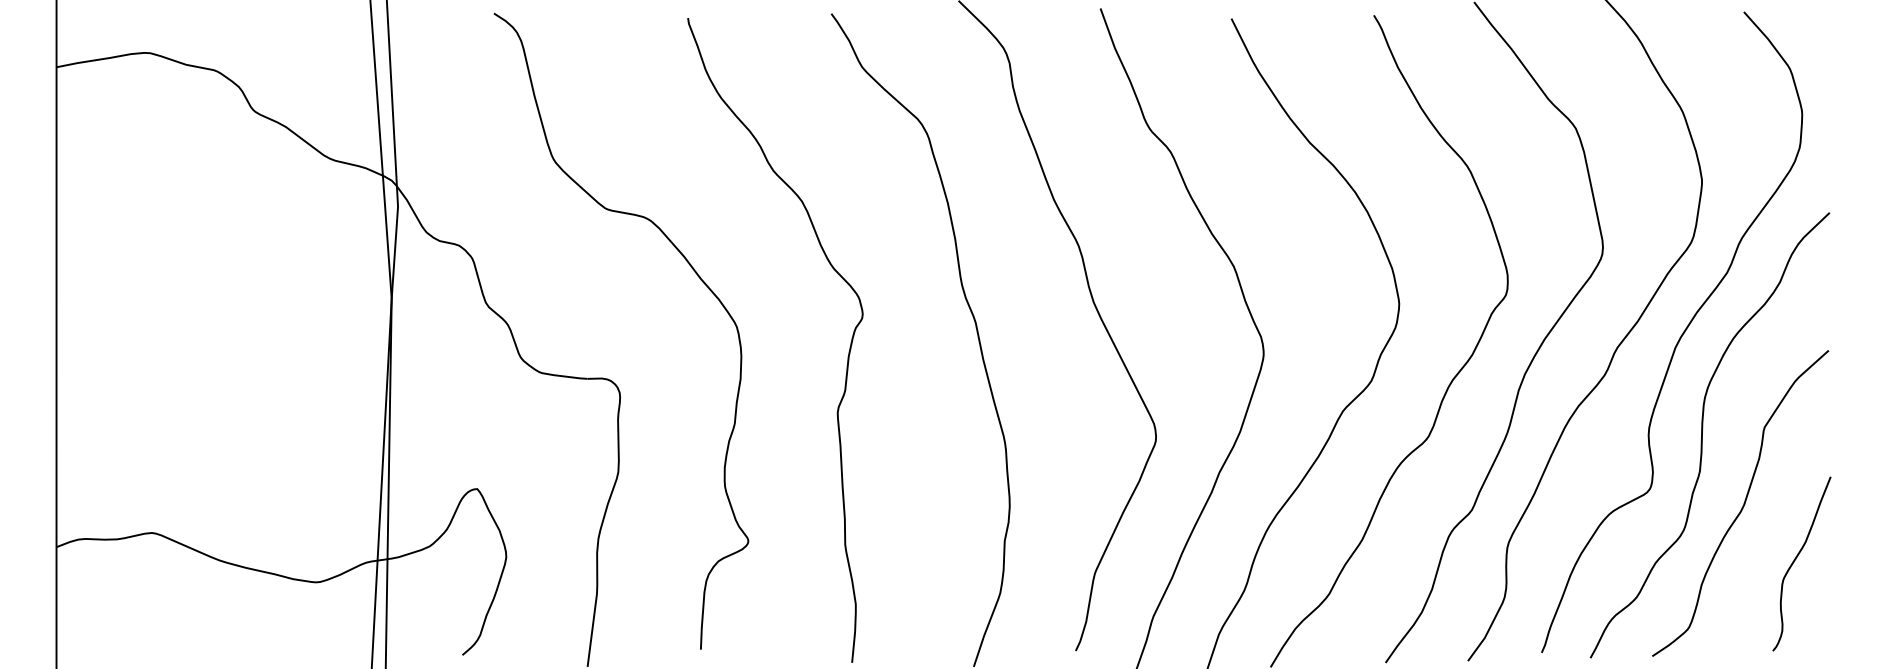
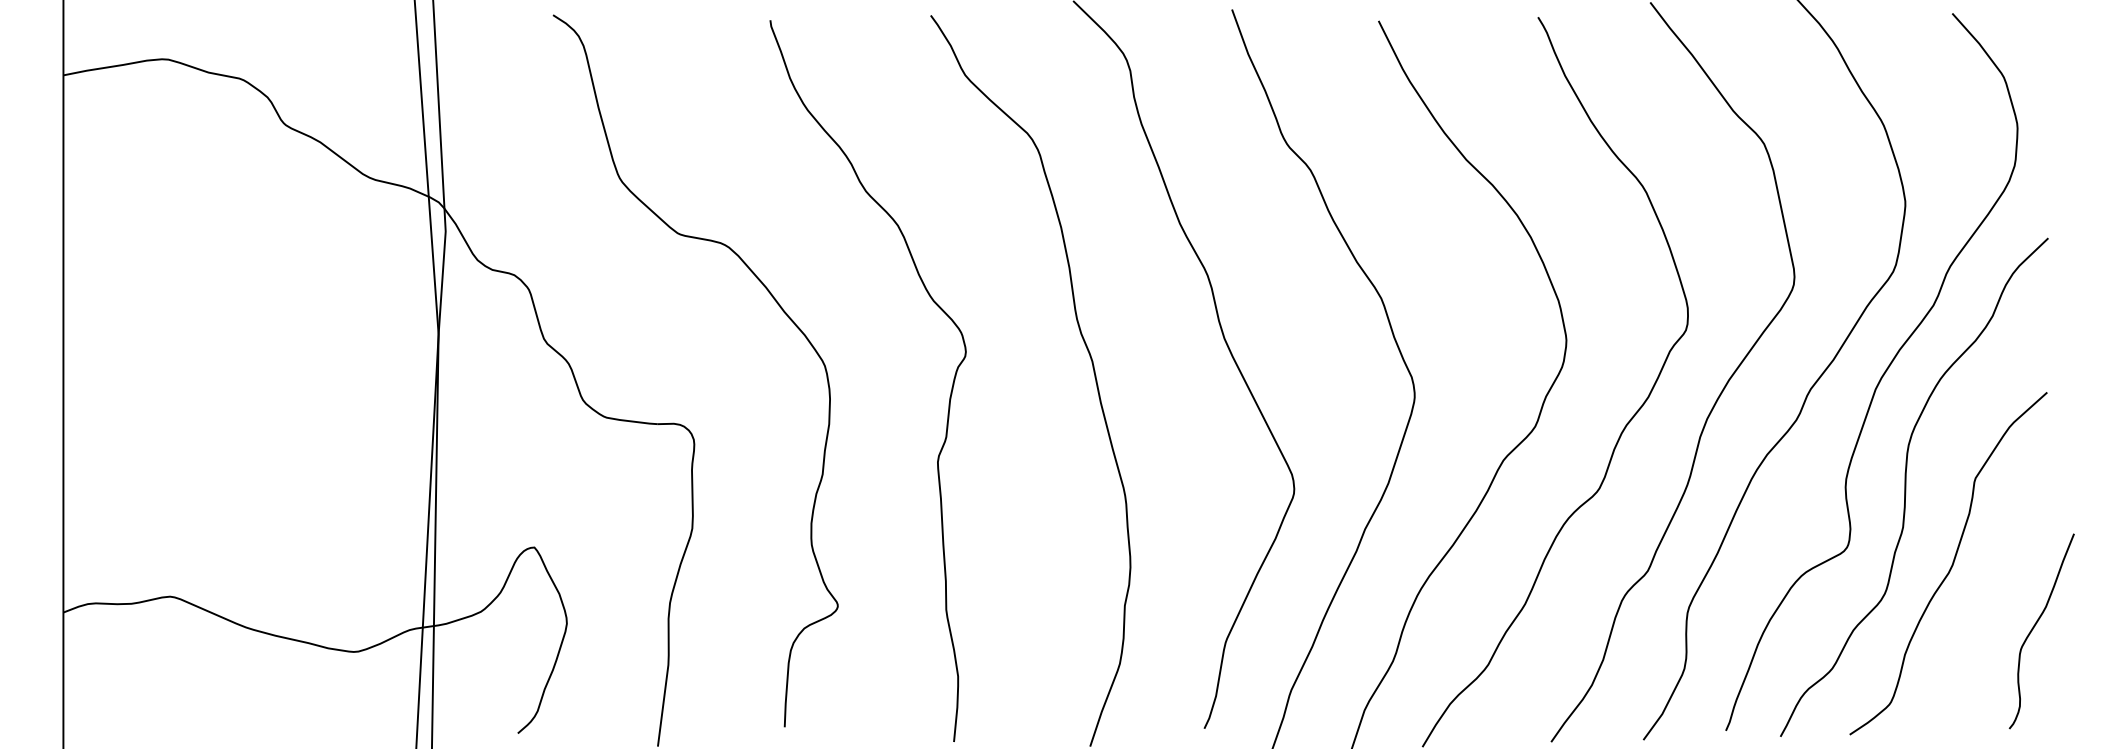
curve: (1796, 559) -> (2035, 626), moved

